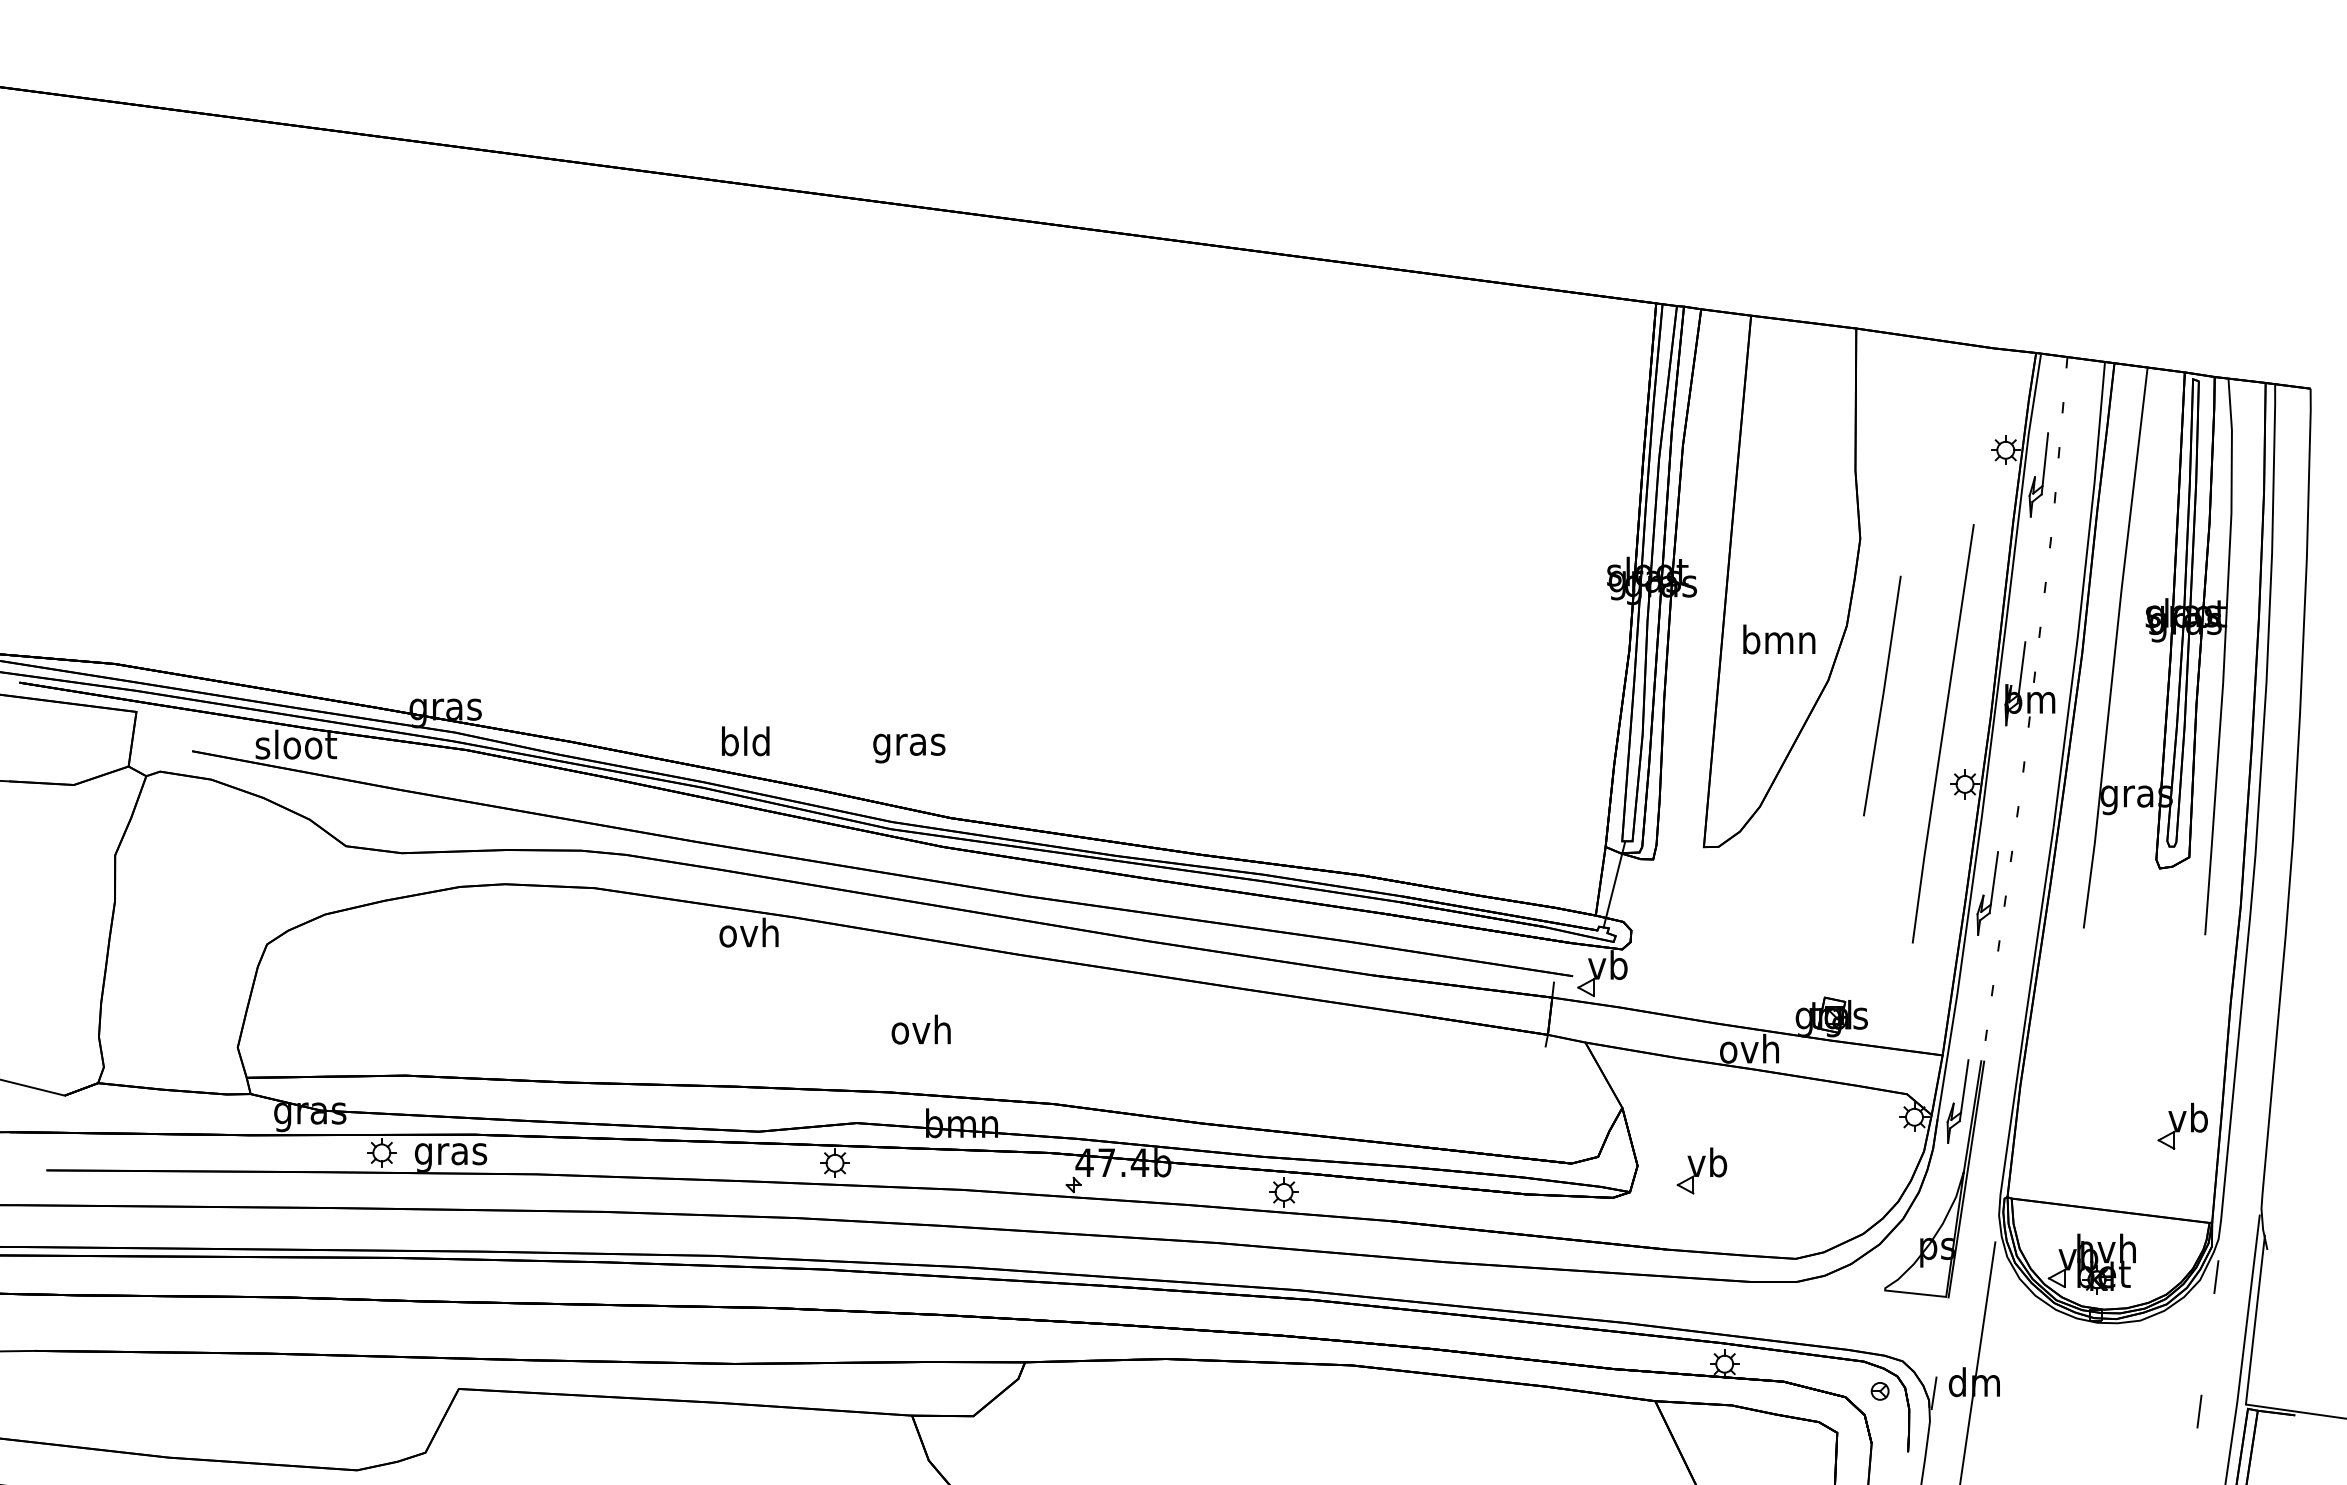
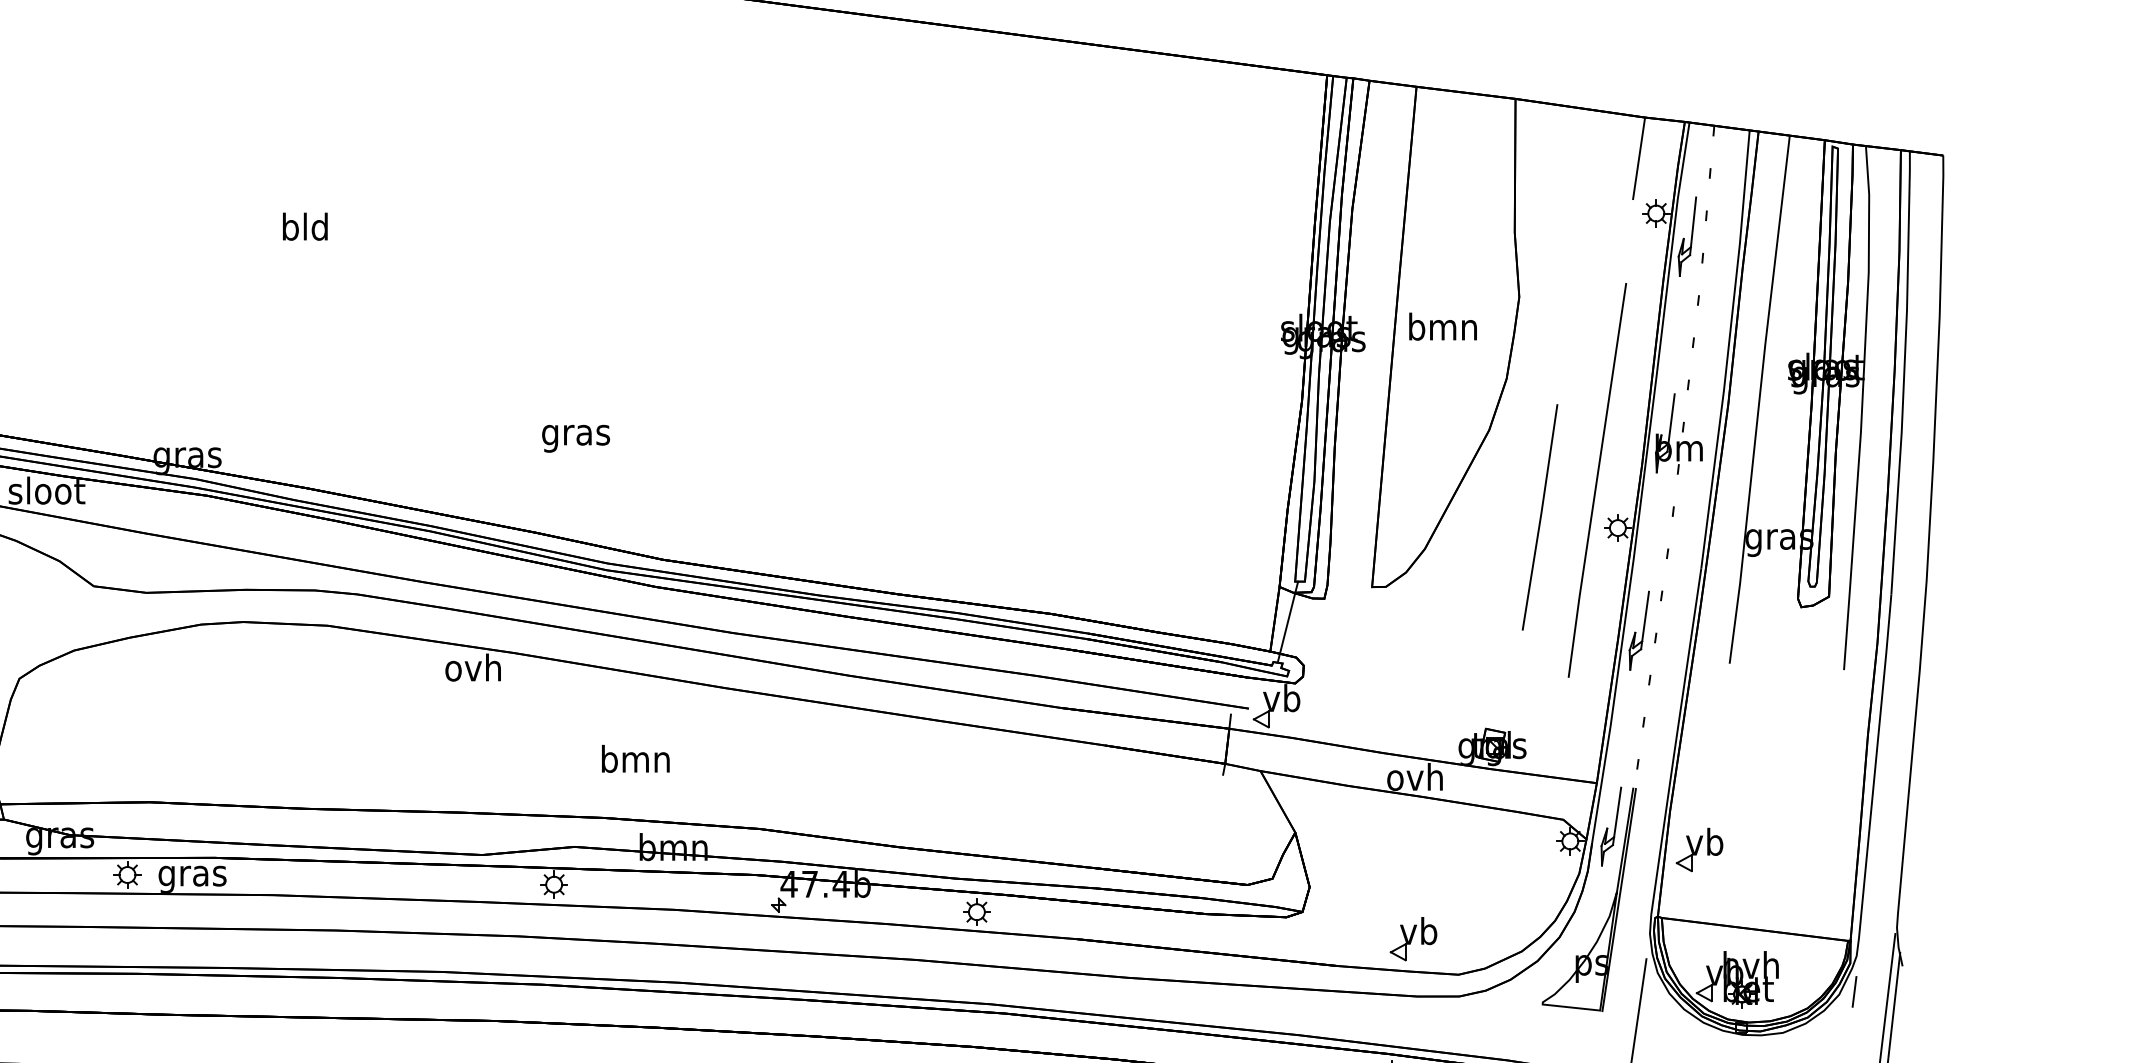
line: (1987, 391) -> (1639, 158), added
text: (1779, 639) -> (1443, 326), moved
line: (1882, 695) -> (1540, 516), moved
text: (745, 741) -> (305, 226), moved
text: (909, 748) -> (576, 438), moved
text: (921, 1029) -> (635, 758), ovh -> bmn
part: (2182, 1125) -> (1699, 849), moved
part: (1701, 1170) -> (1413, 938), moved

